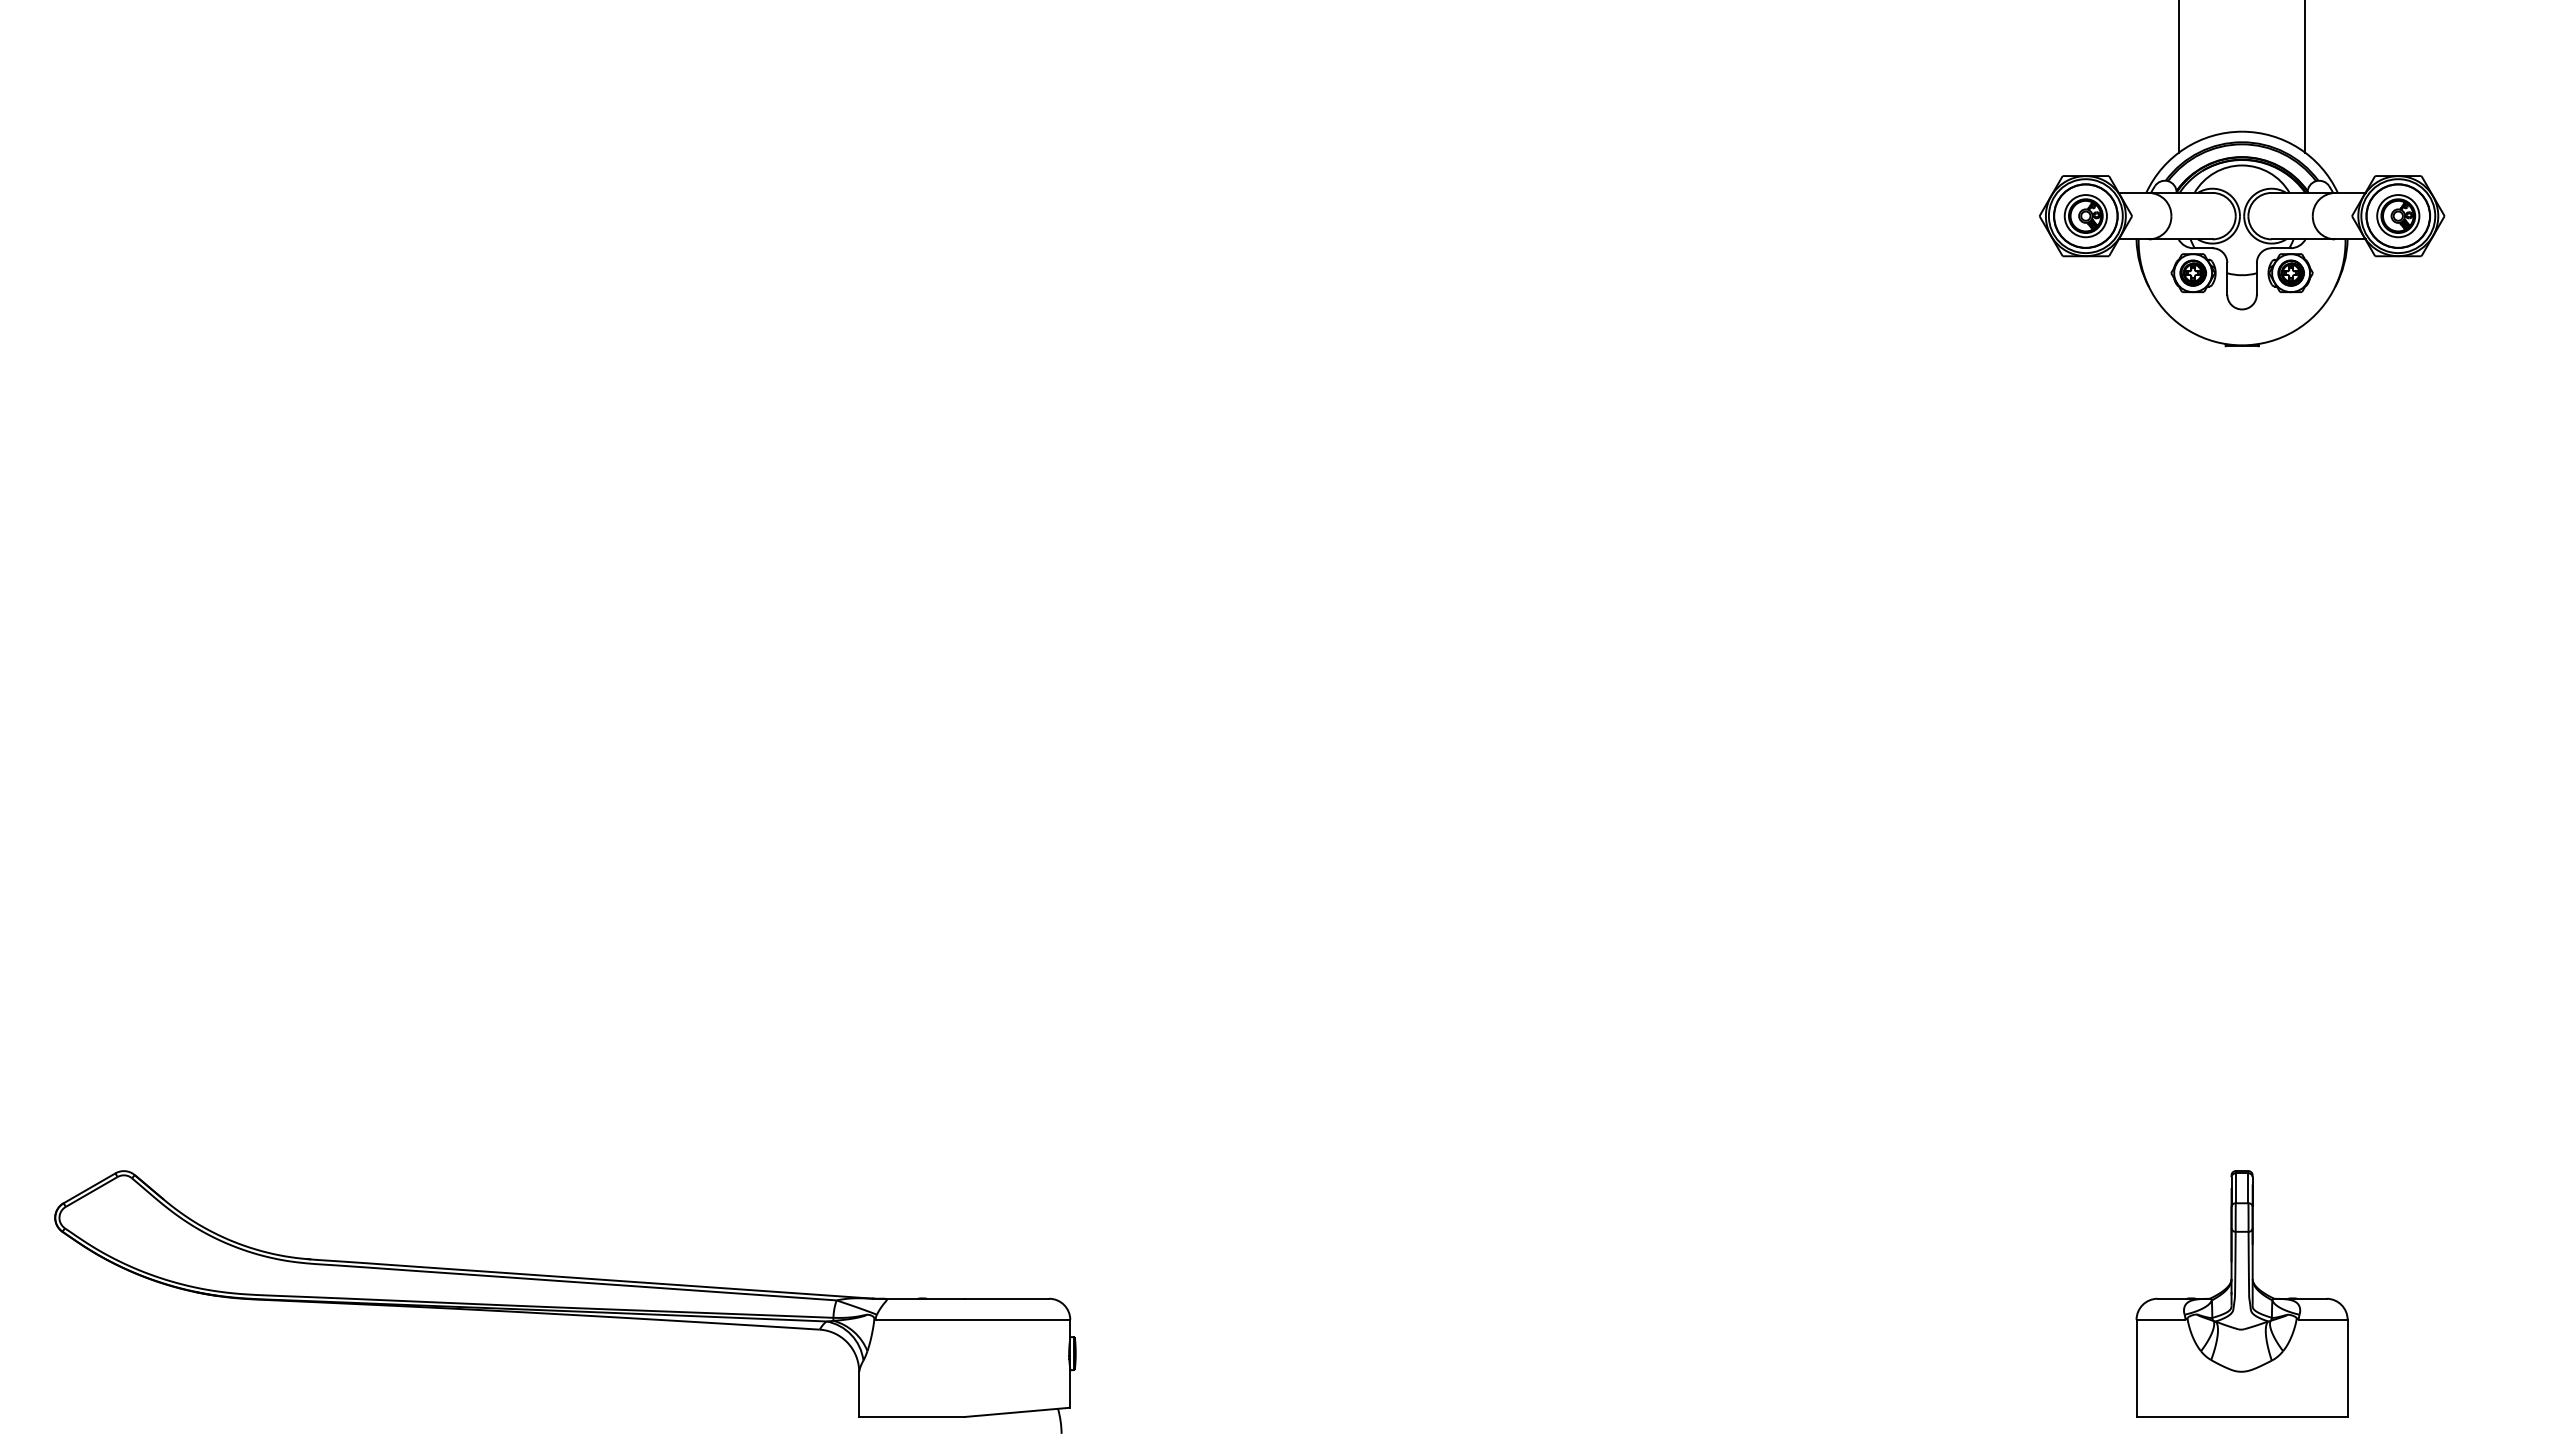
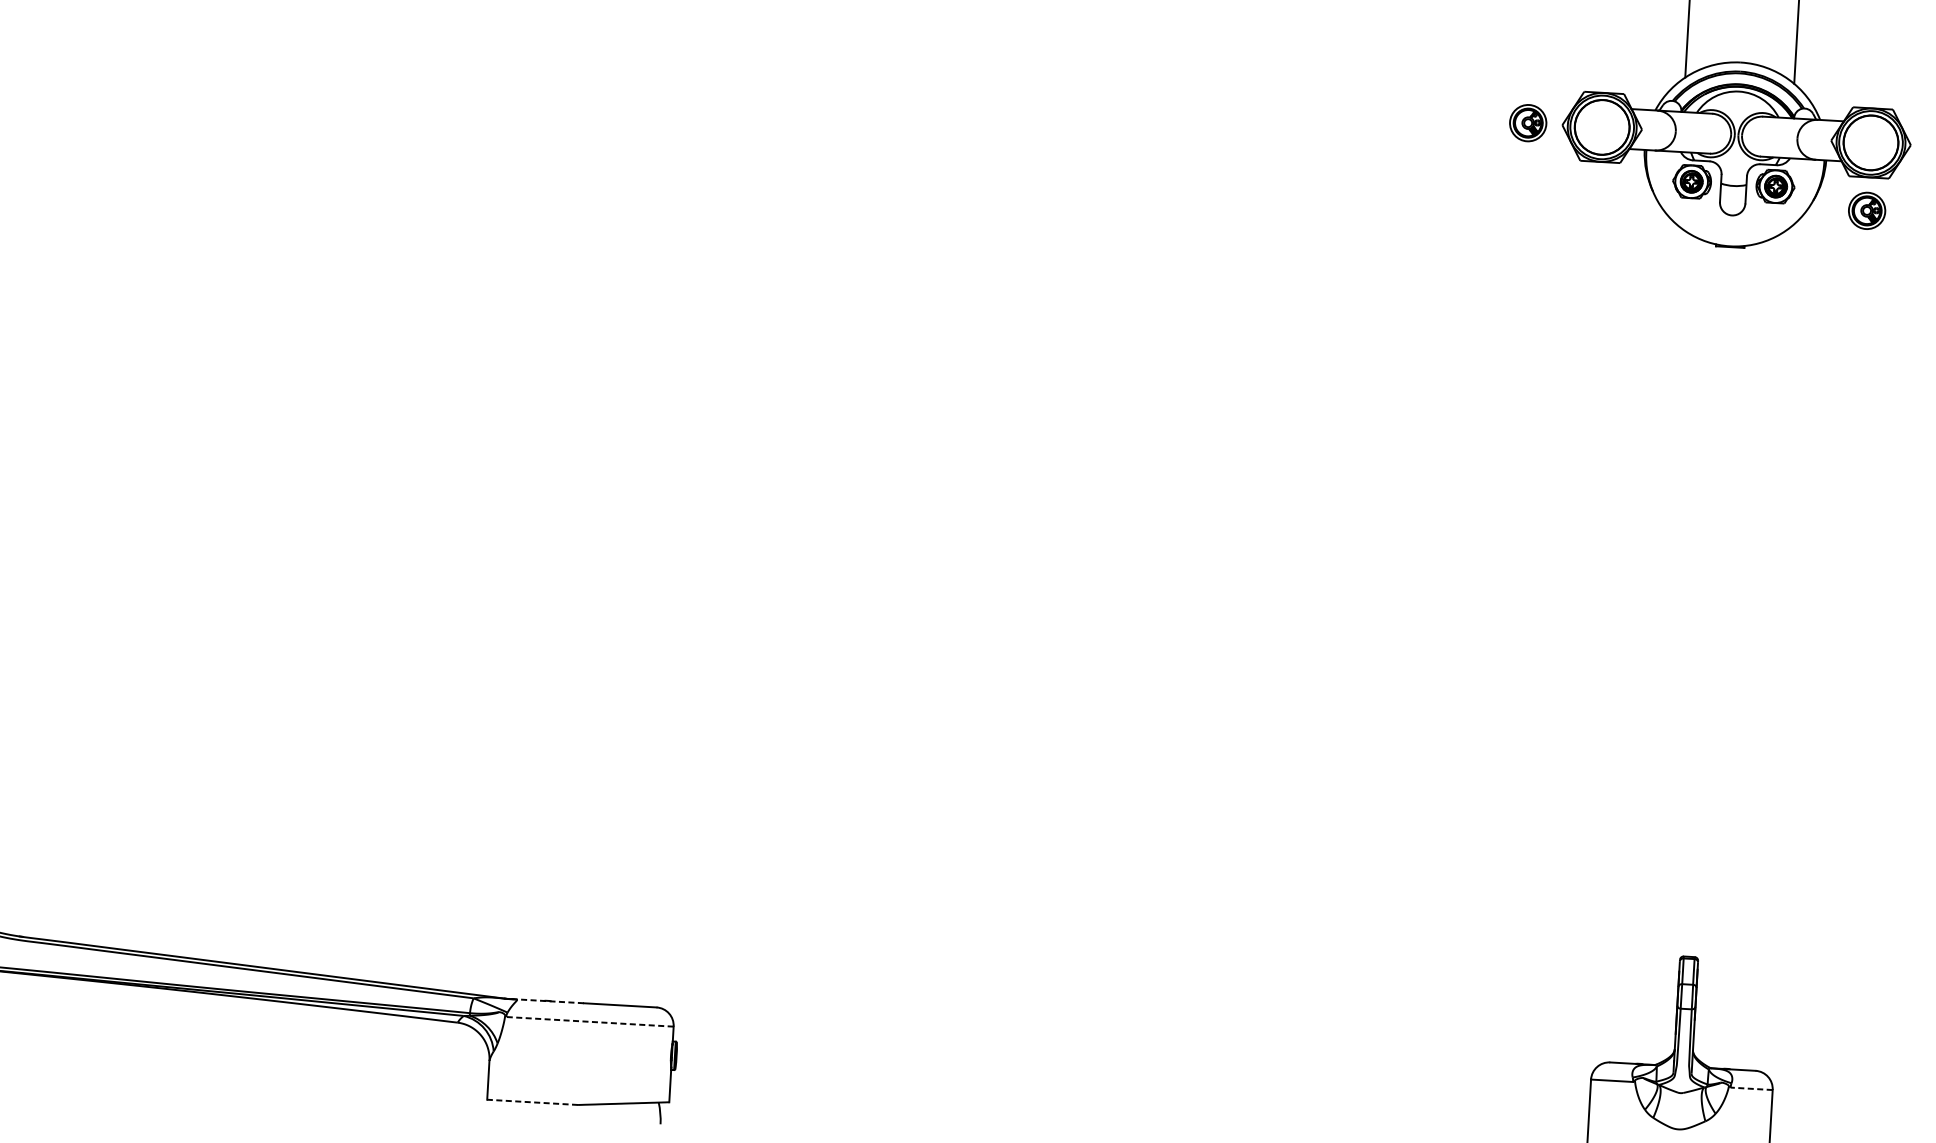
part: (2085, 216) -> (1527, 123), moved
part: (2398, 216) -> (1867, 211), moved
line: (921, 1298) -> (546, 1000), solid -> dashed
line: (972, 1319) -> (589, 1021), solid -> dashed
line: (2322, 1319) -> (1751, 1088), solid -> dashed
line: (911, 1416) -> (532, 1101), solid -> dashed

